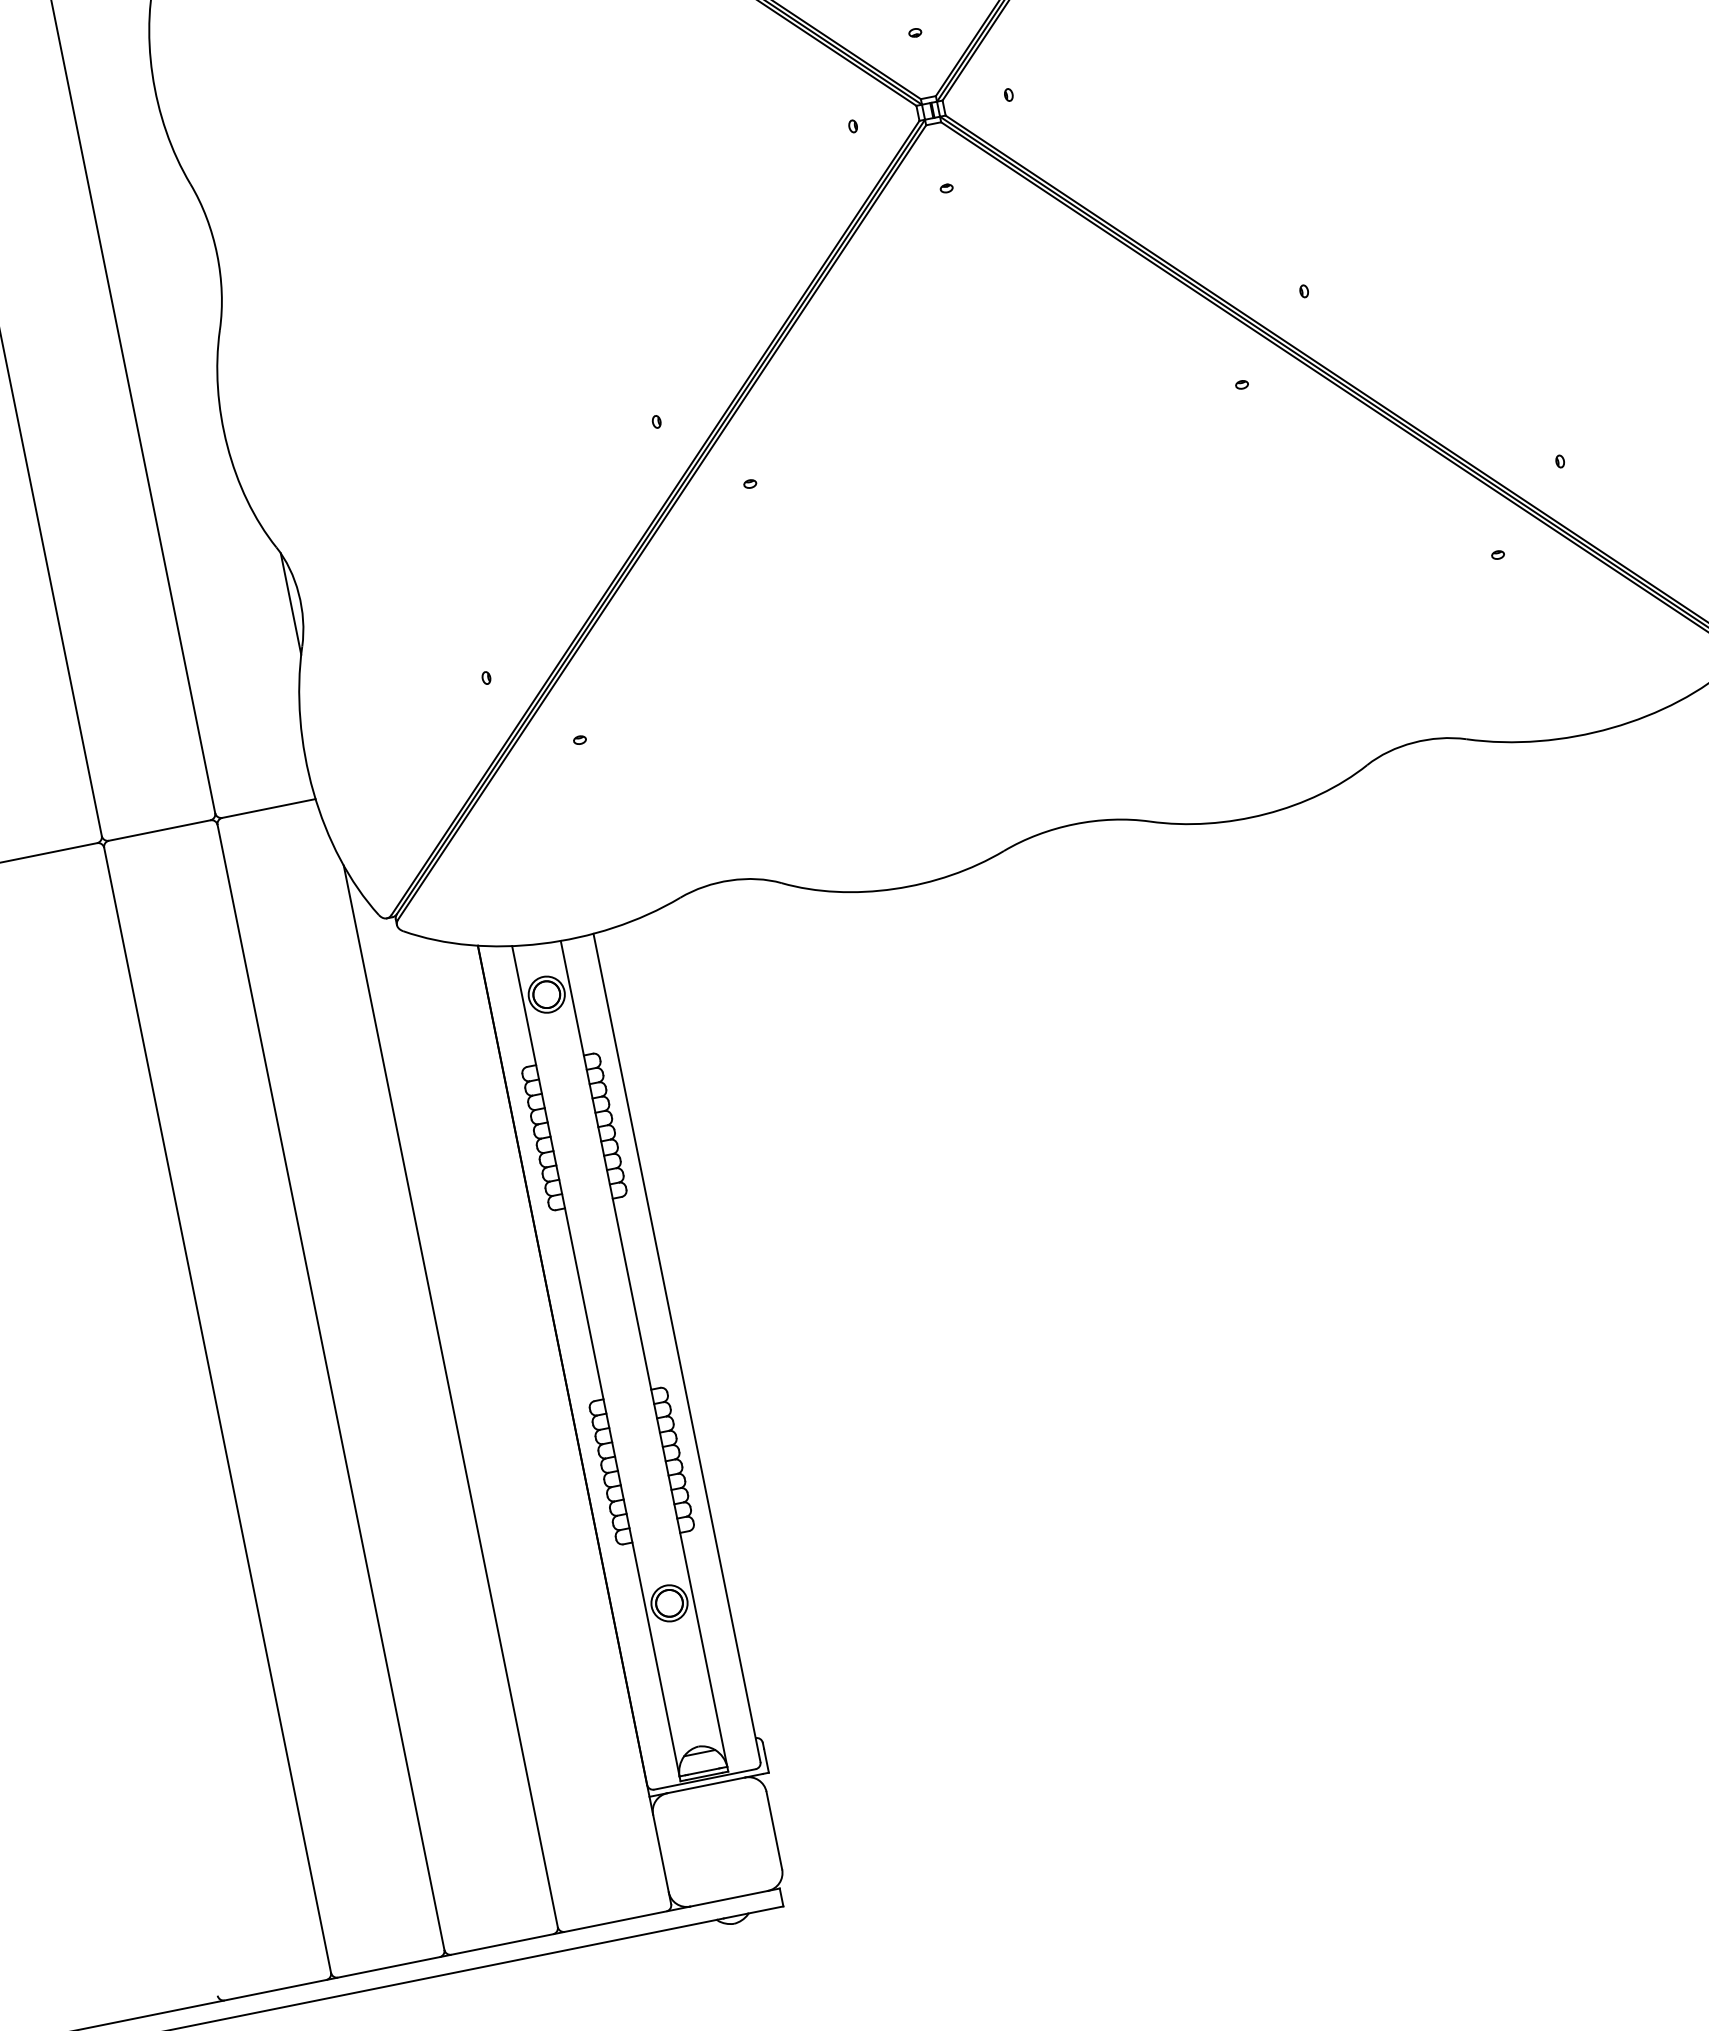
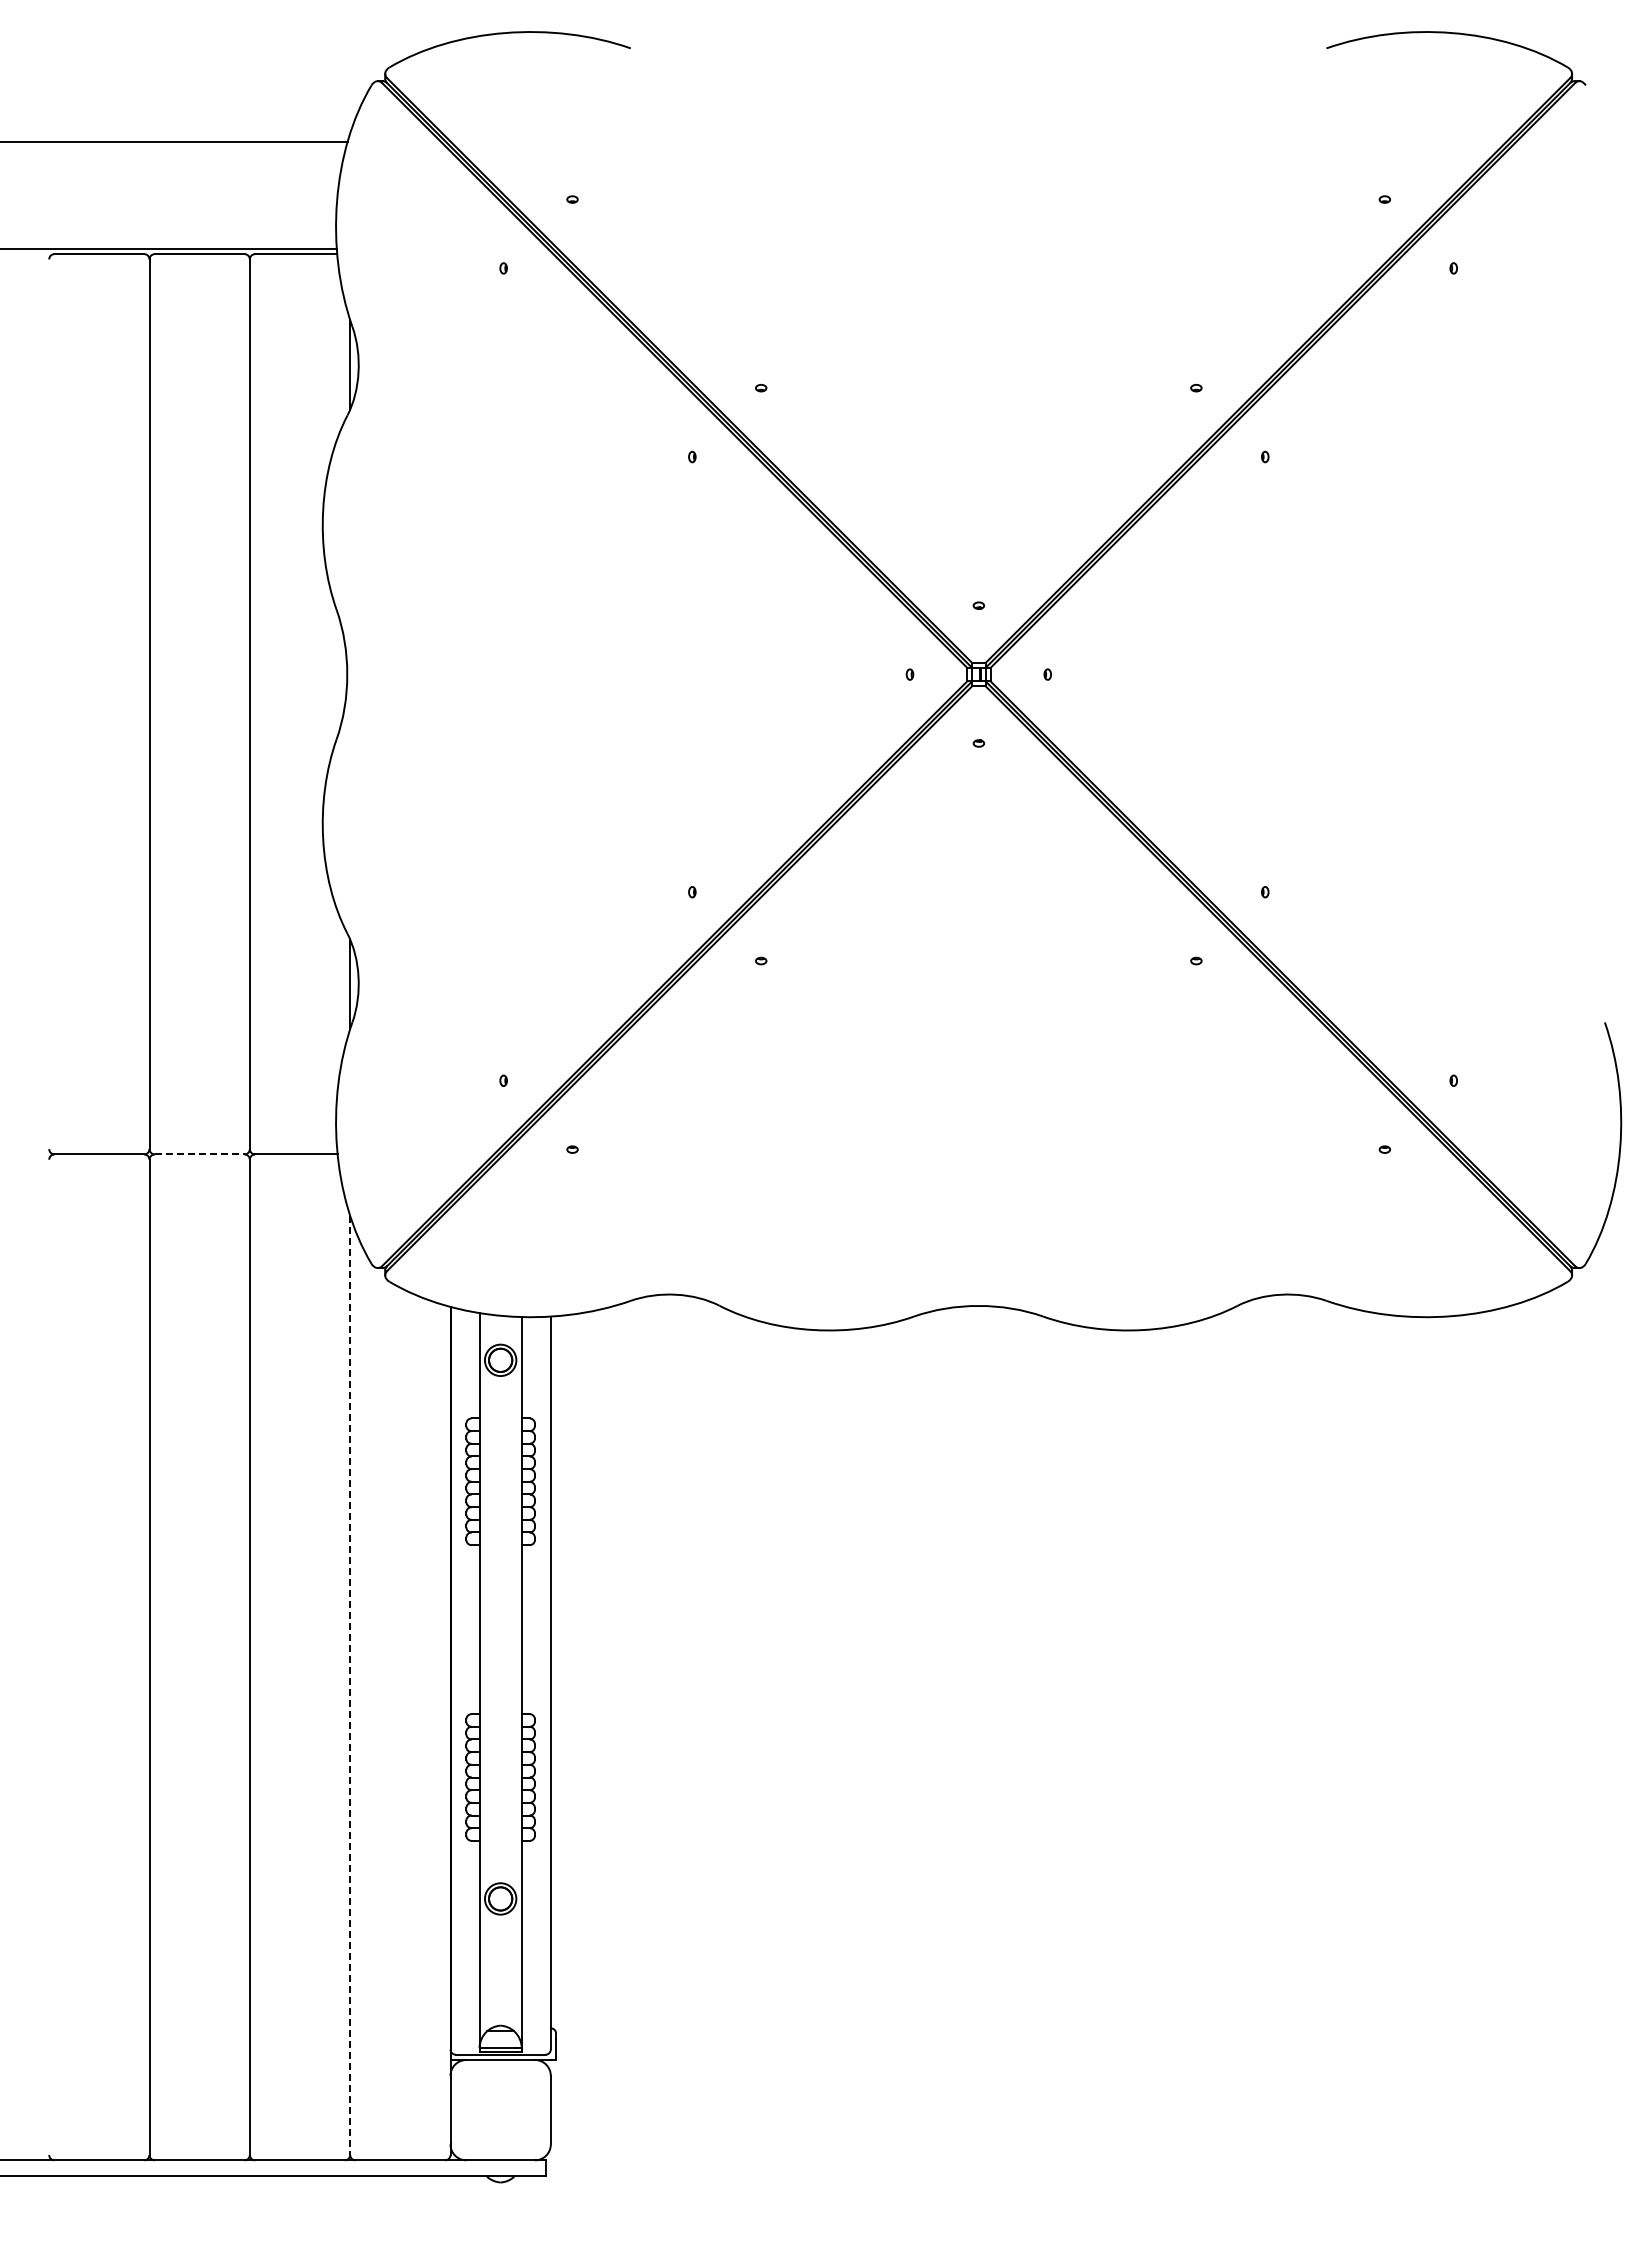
line: (159, 830) -> (199, 1154), solid -> dashed
line: (451, 1396) -> (350, 1685), solid -> dashed

